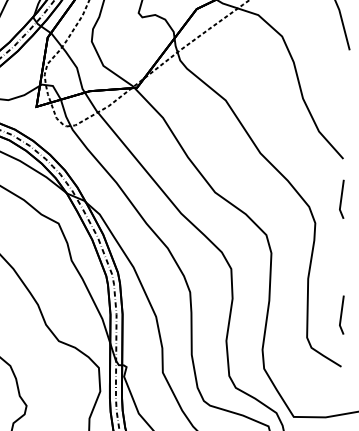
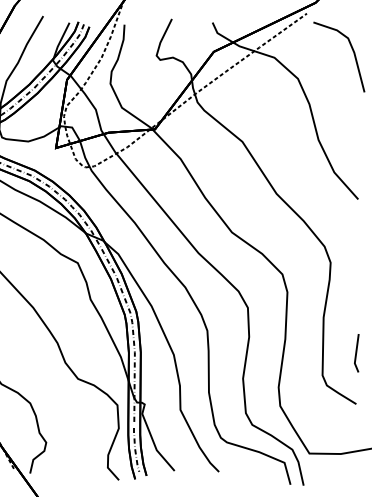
line: (341, 199) -> (356, 239), removed

